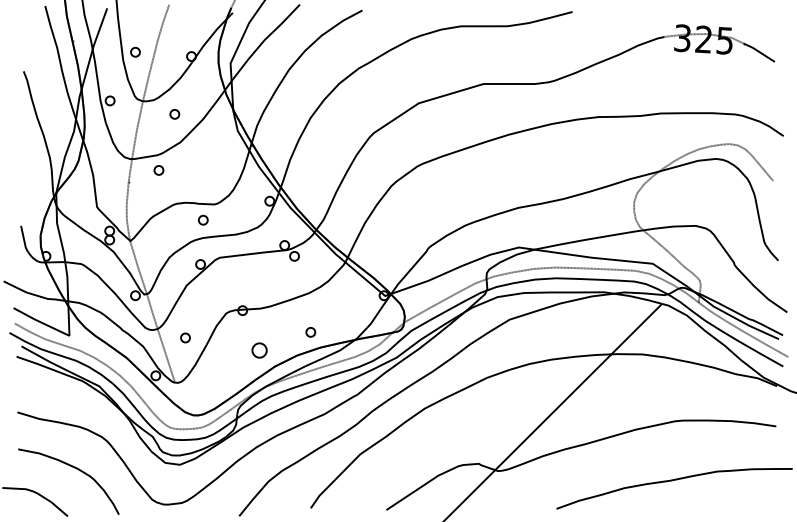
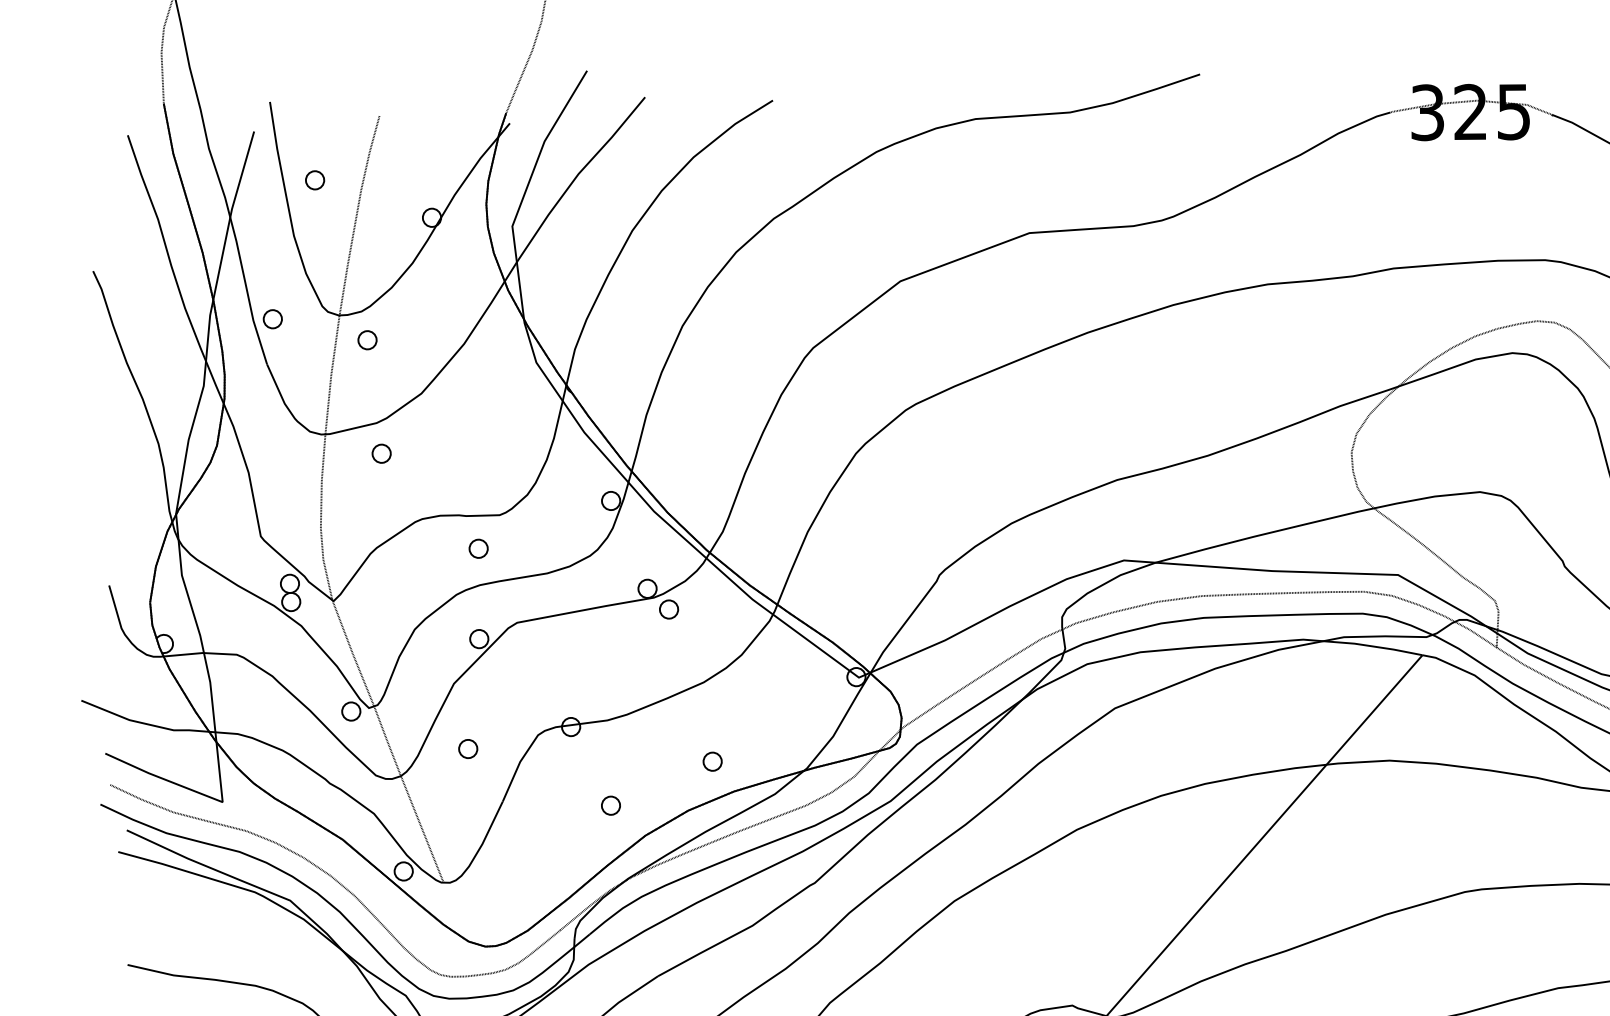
circle: (135, 51) -> (315, 178), moved
circle: (174, 114) -> (366, 340), moved
circle: (185, 337) -> (468, 748), moved
circle: (259, 350) -> (610, 805), size x0.62

